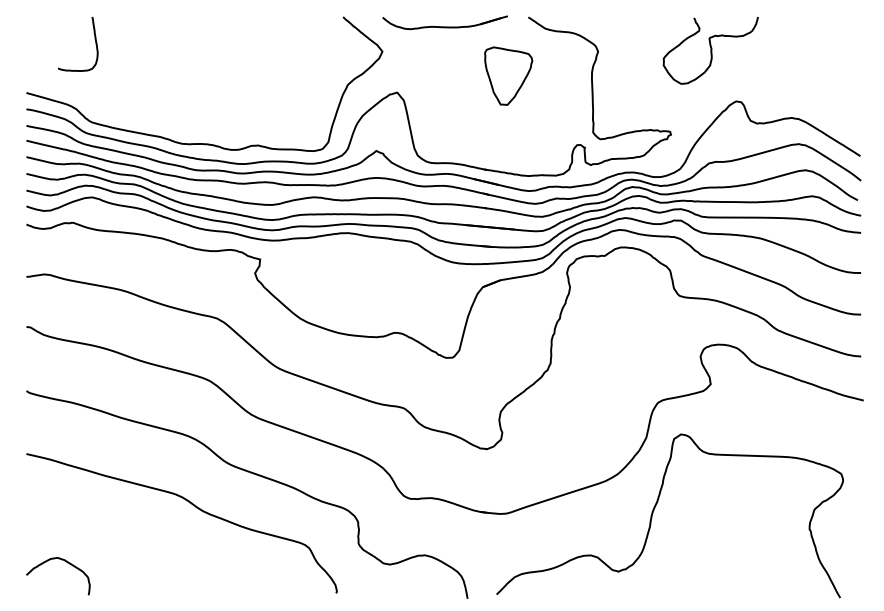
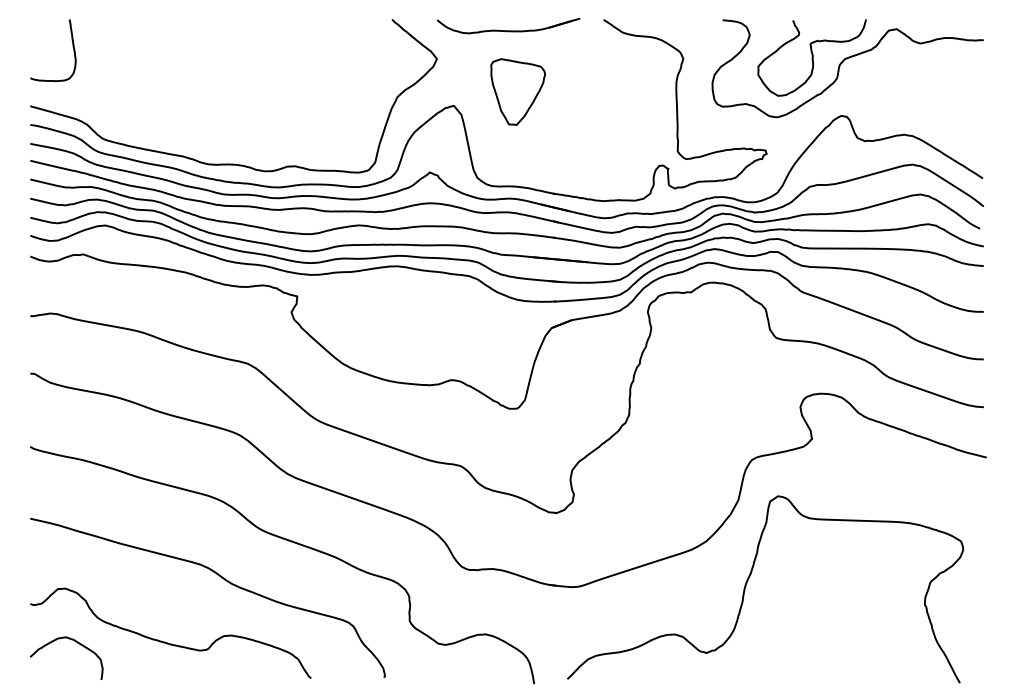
curve: (94, 40) -> (72, 46), moved
curve: (737, 55) -> (842, 63), added
part: (508, 75) -> (518, 91), moved
curve: (147, 562) -> (168, 642), added

